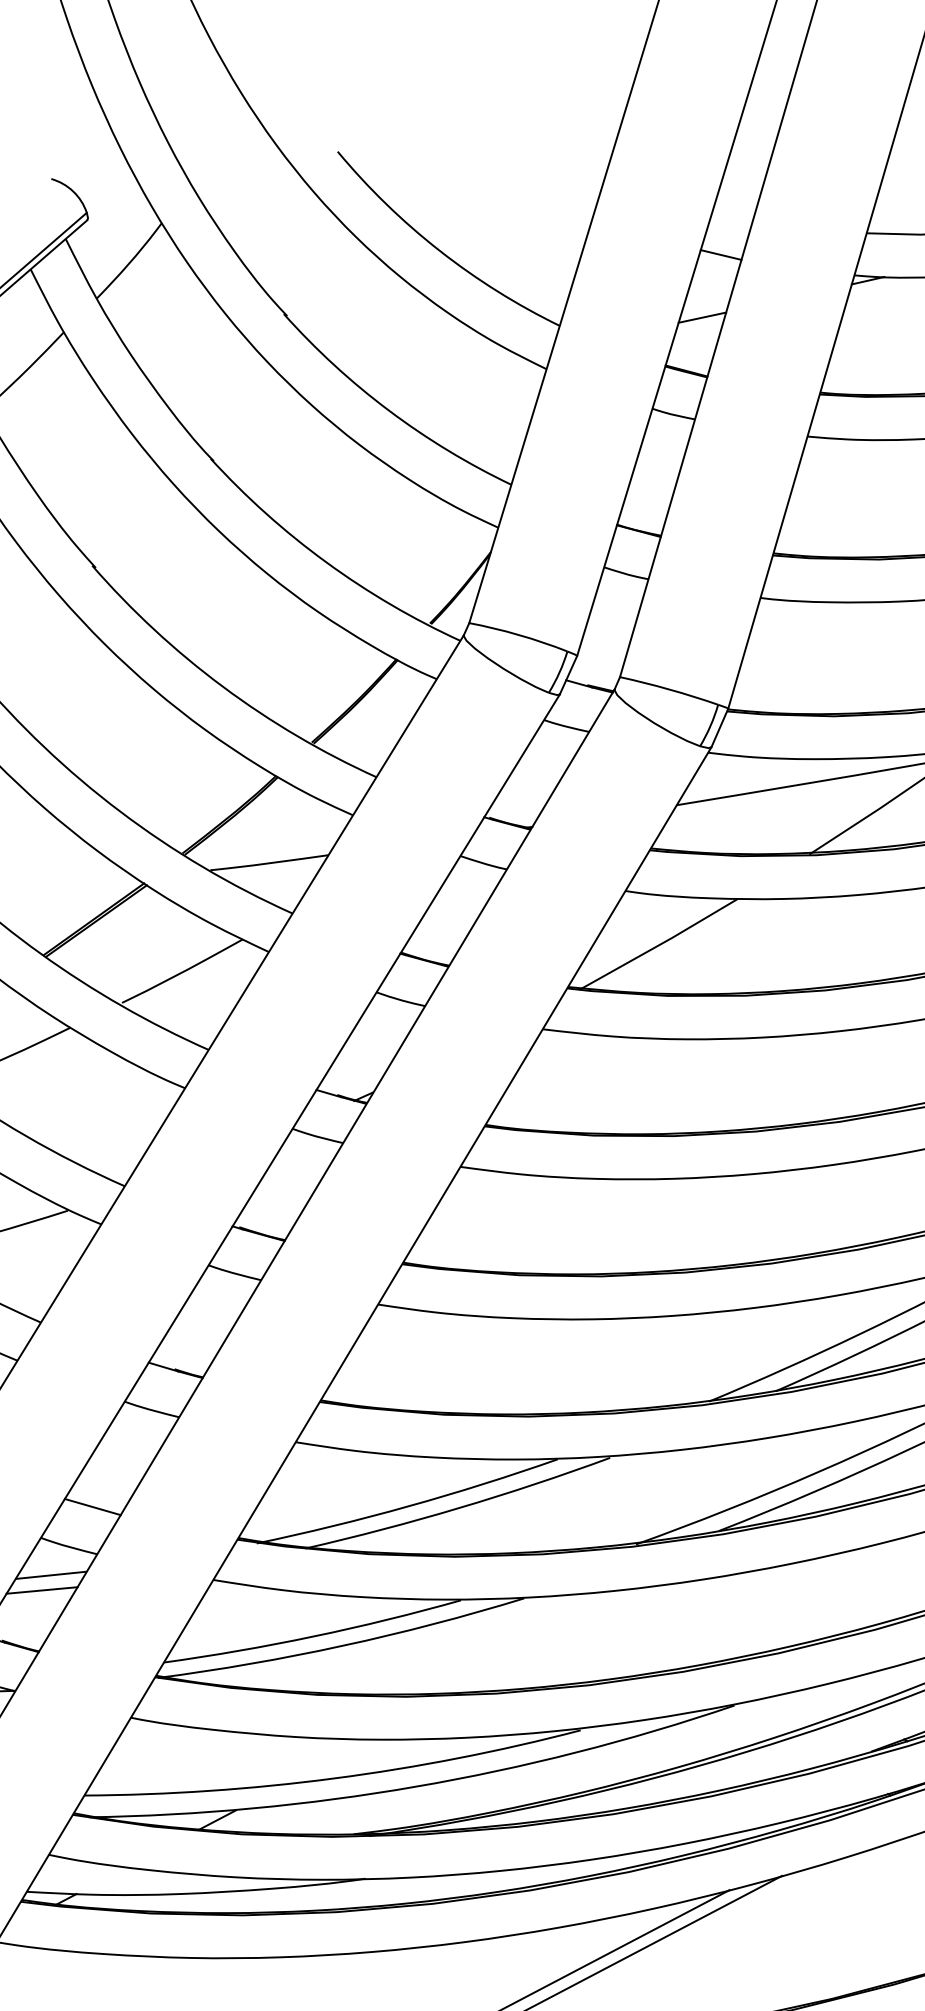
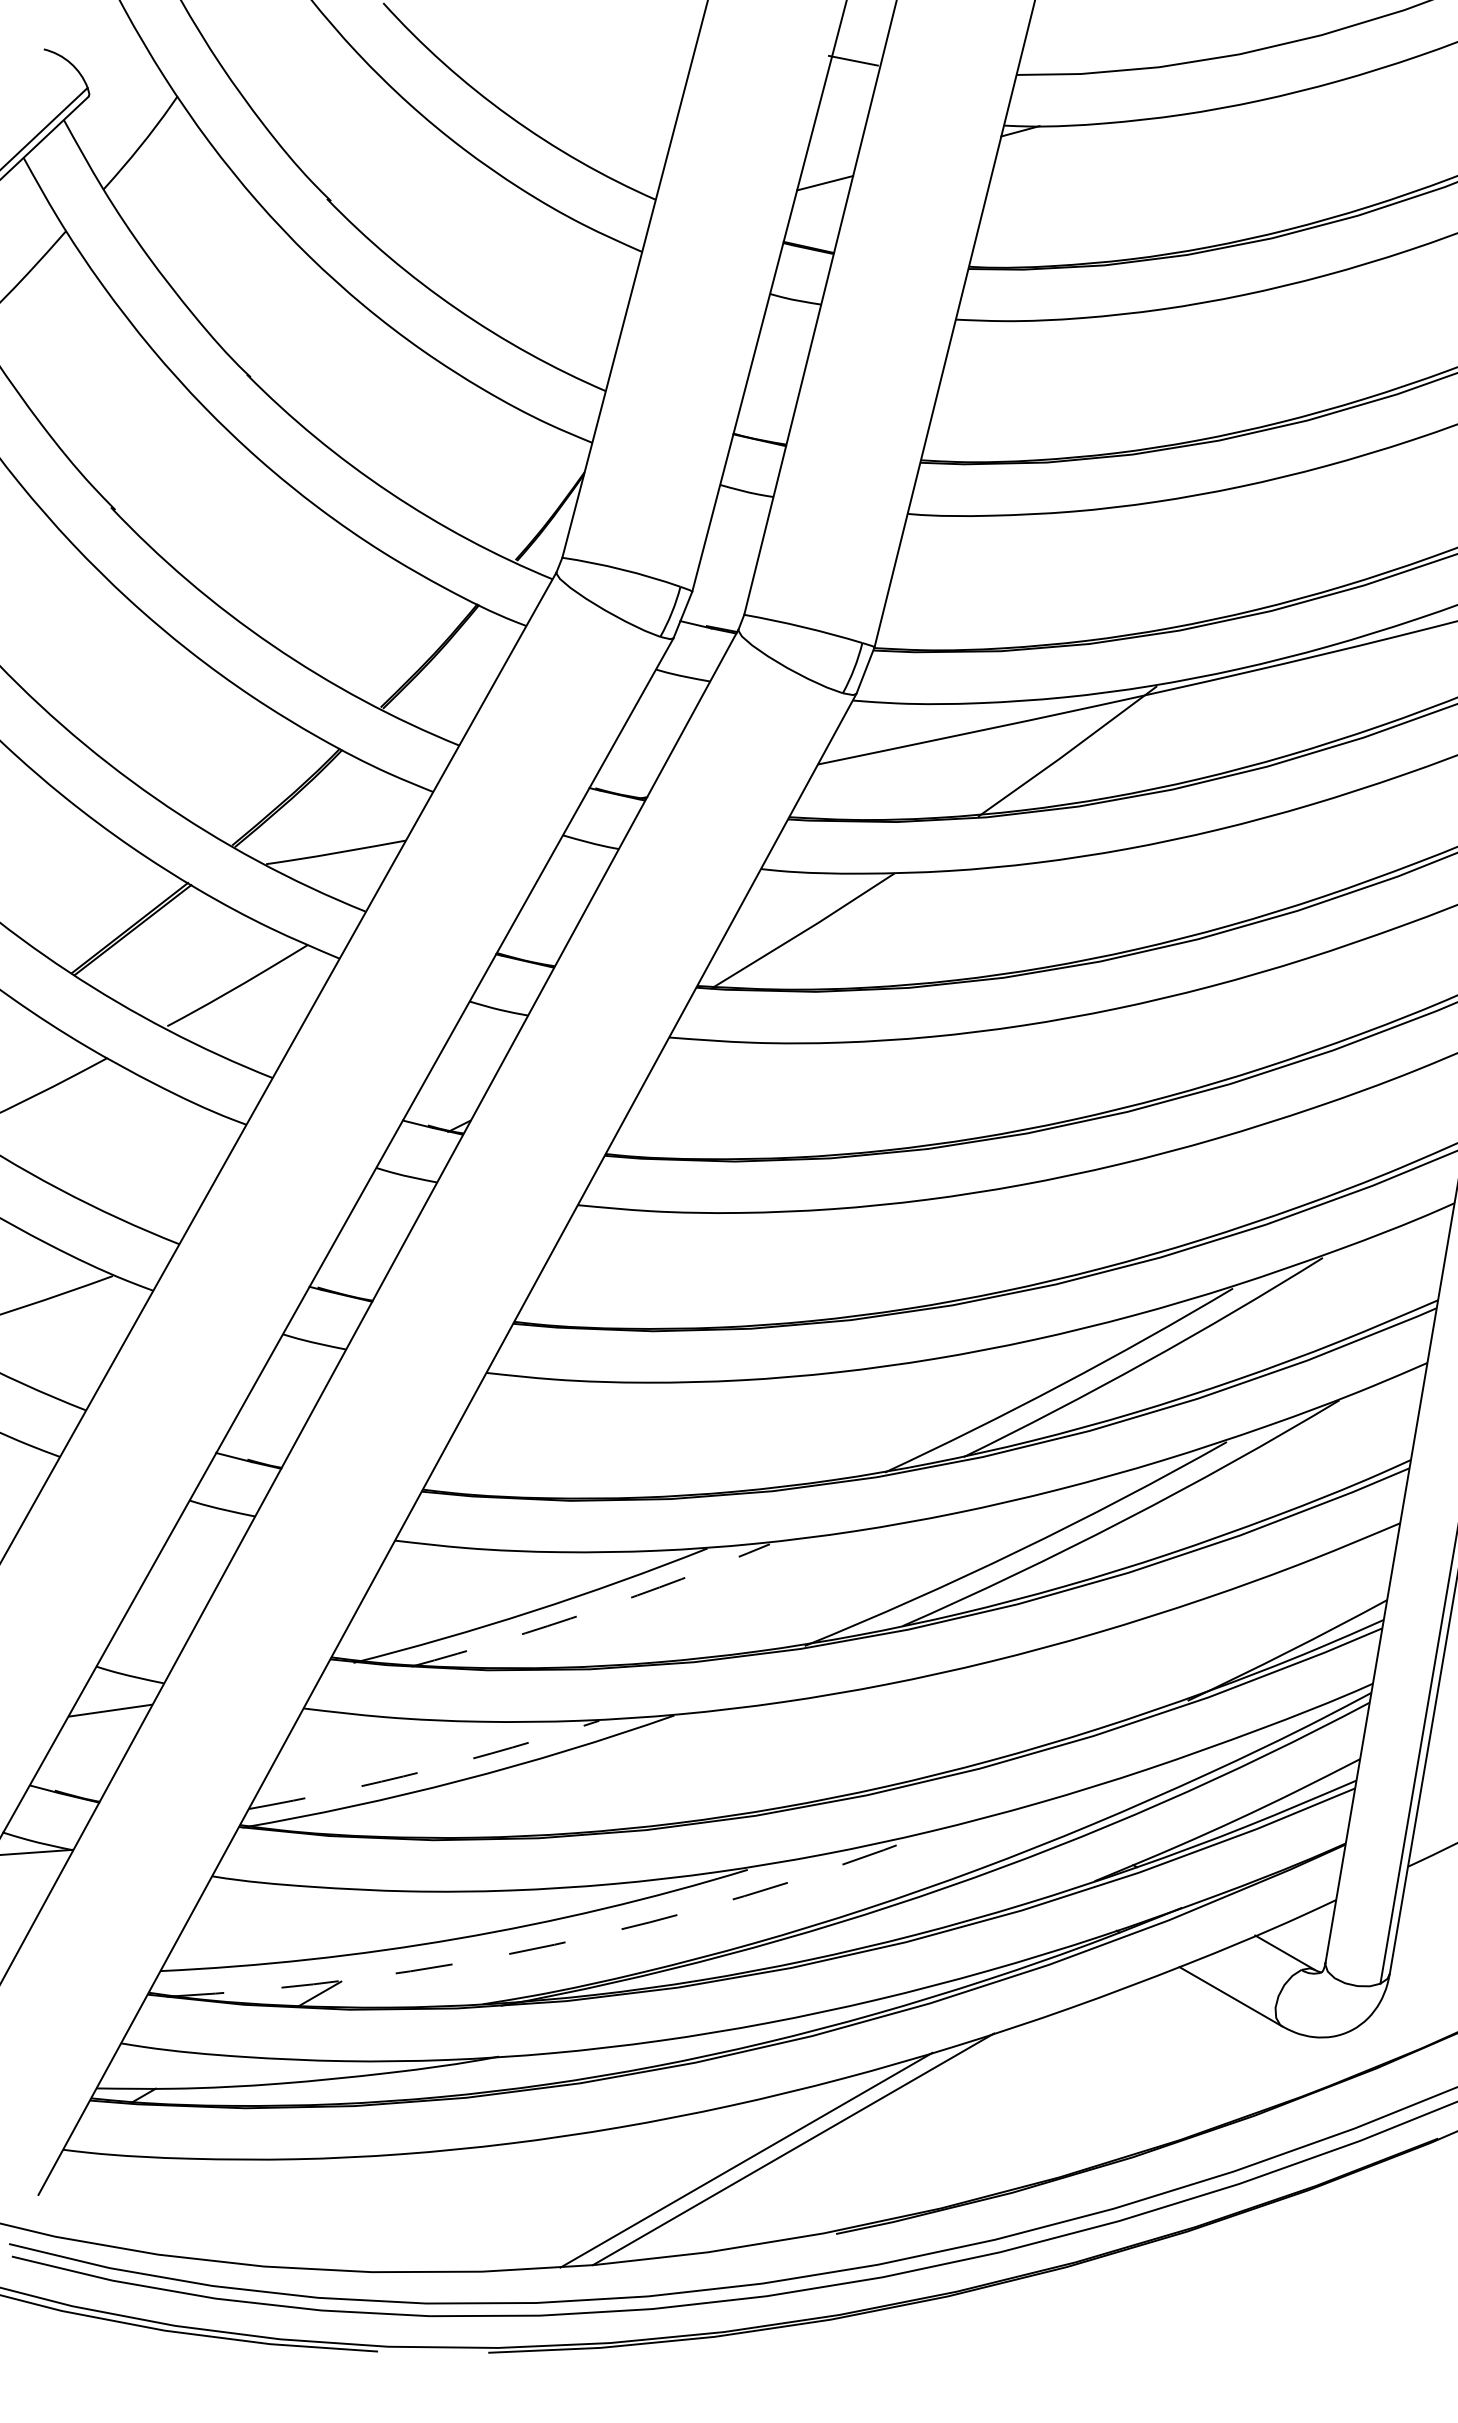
line: (720, 254) -> (852, 60), moved
line: (92, 1507) -> (156, 1627), removed
arc: (459, 1508) -> (592, 1611), solid -> dashed
line: (42, 1589) -> (100, 1728), removed
arc: (313, 1636) -> (425, 1770), solid -> dashed
arc: (415, 1786) -> (554, 1944), solid -> dashed

